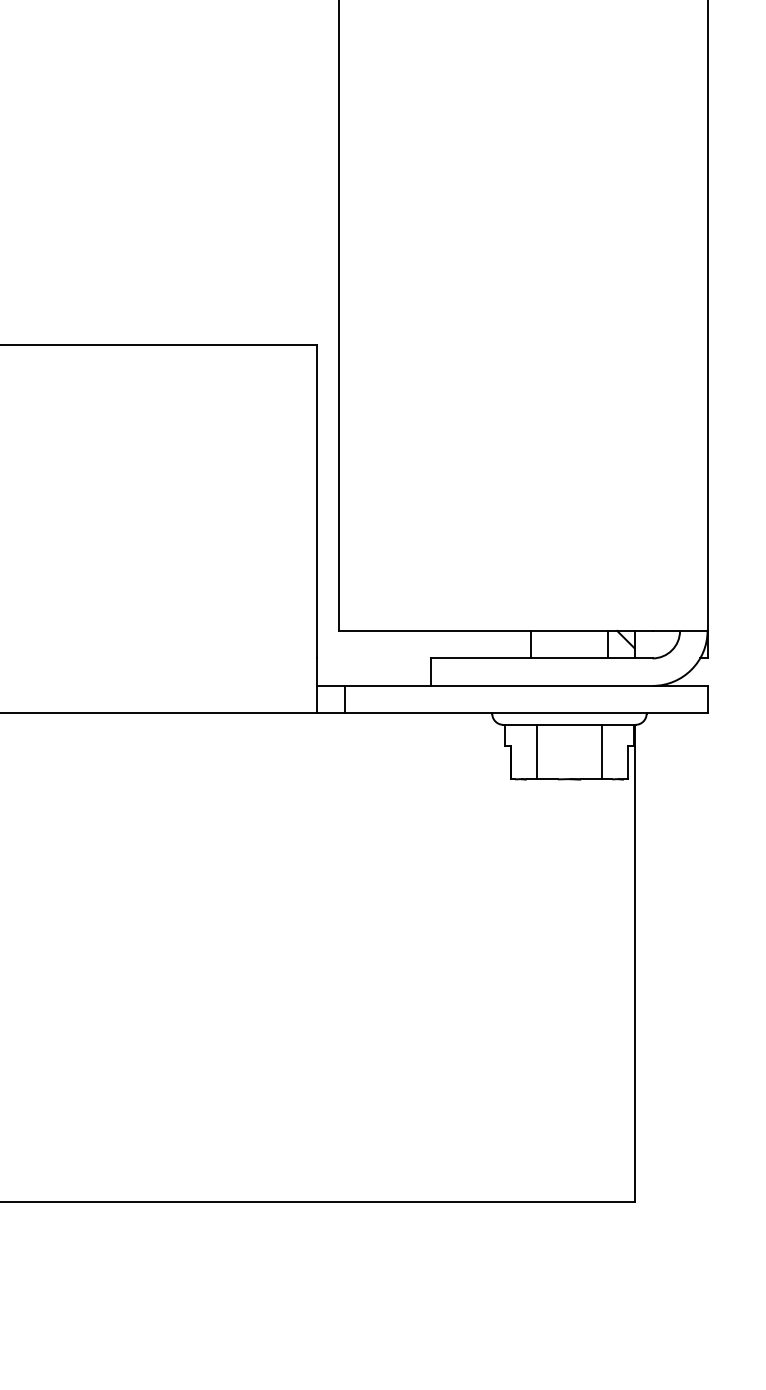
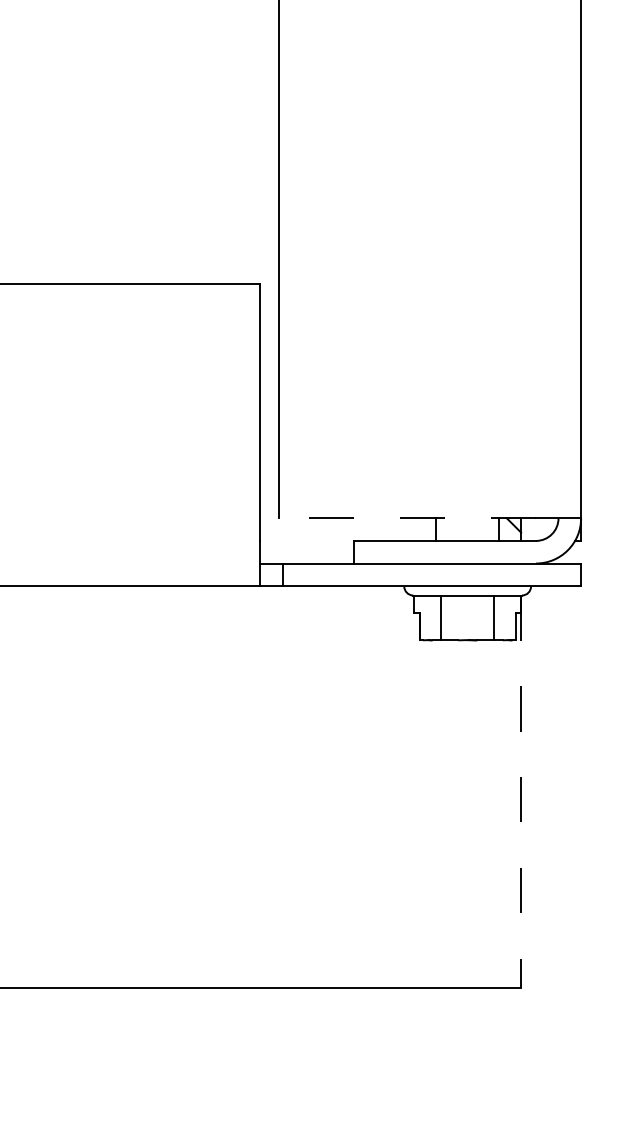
line: (496, 631) -> (407, 518), solid -> dashed
line: (634, 964) -> (521, 792), solid -> dashed

